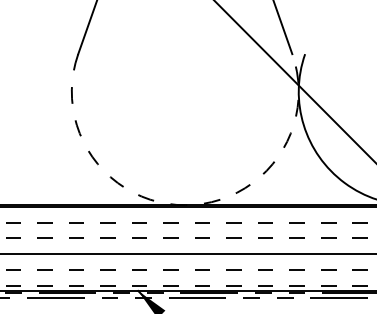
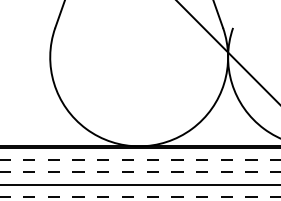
arc: (185, 205) -> (139, 146), dashed -> solid

